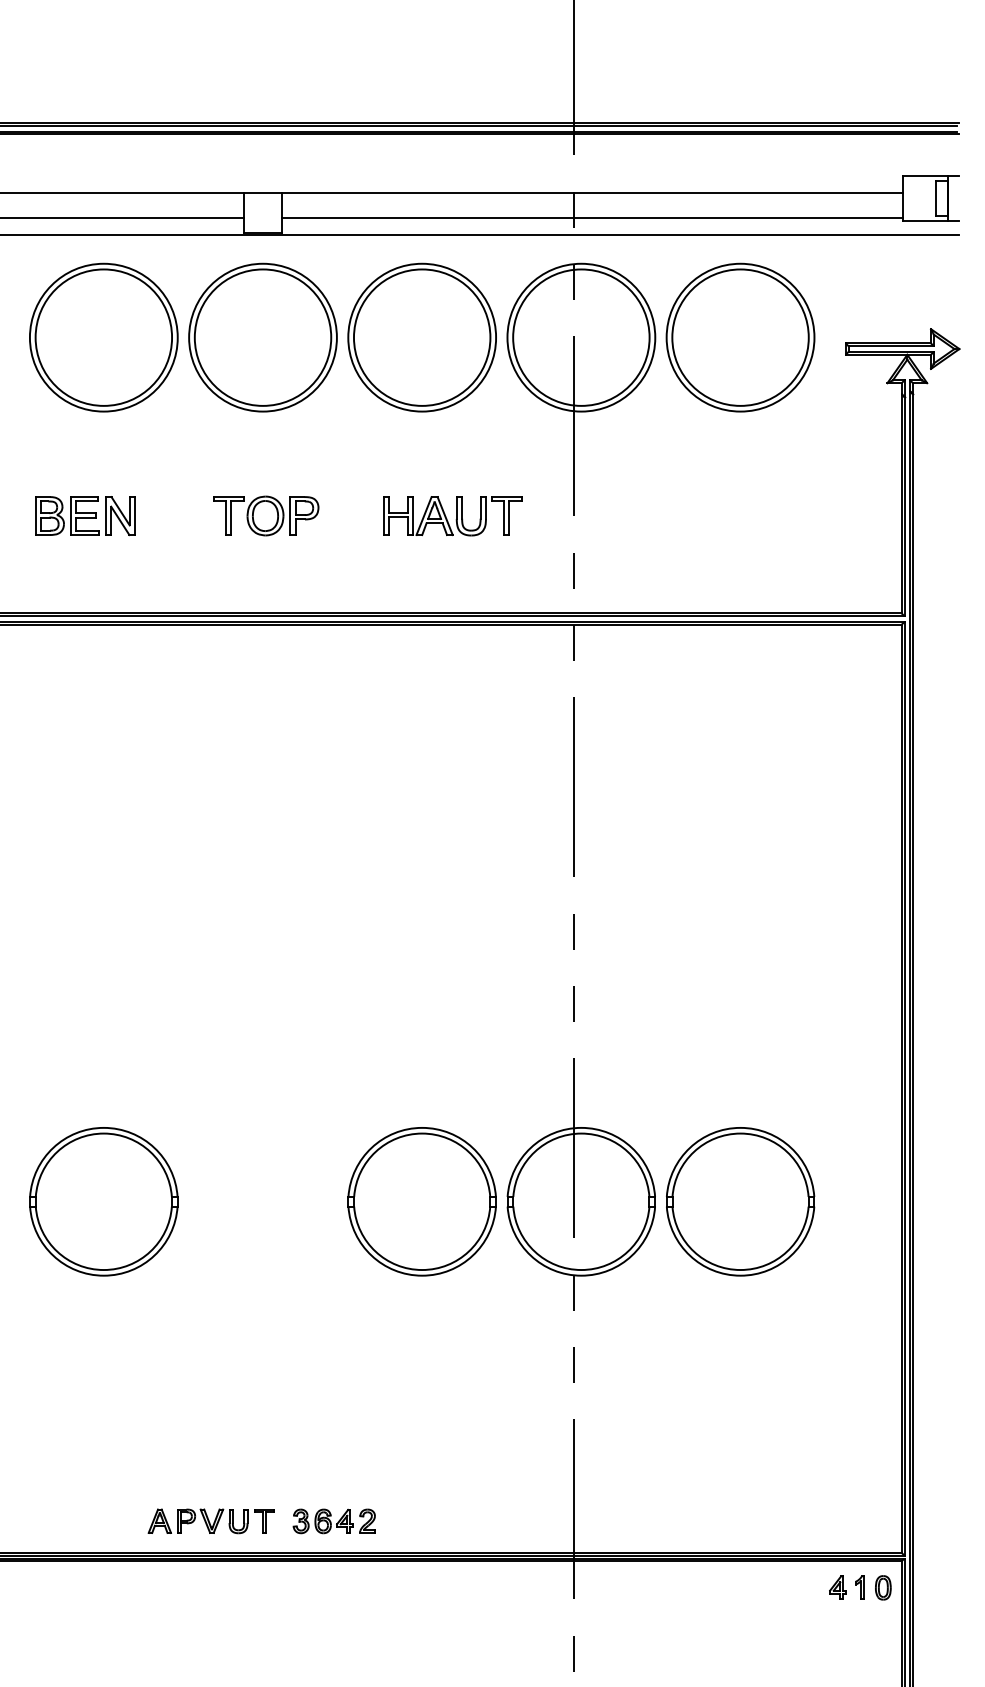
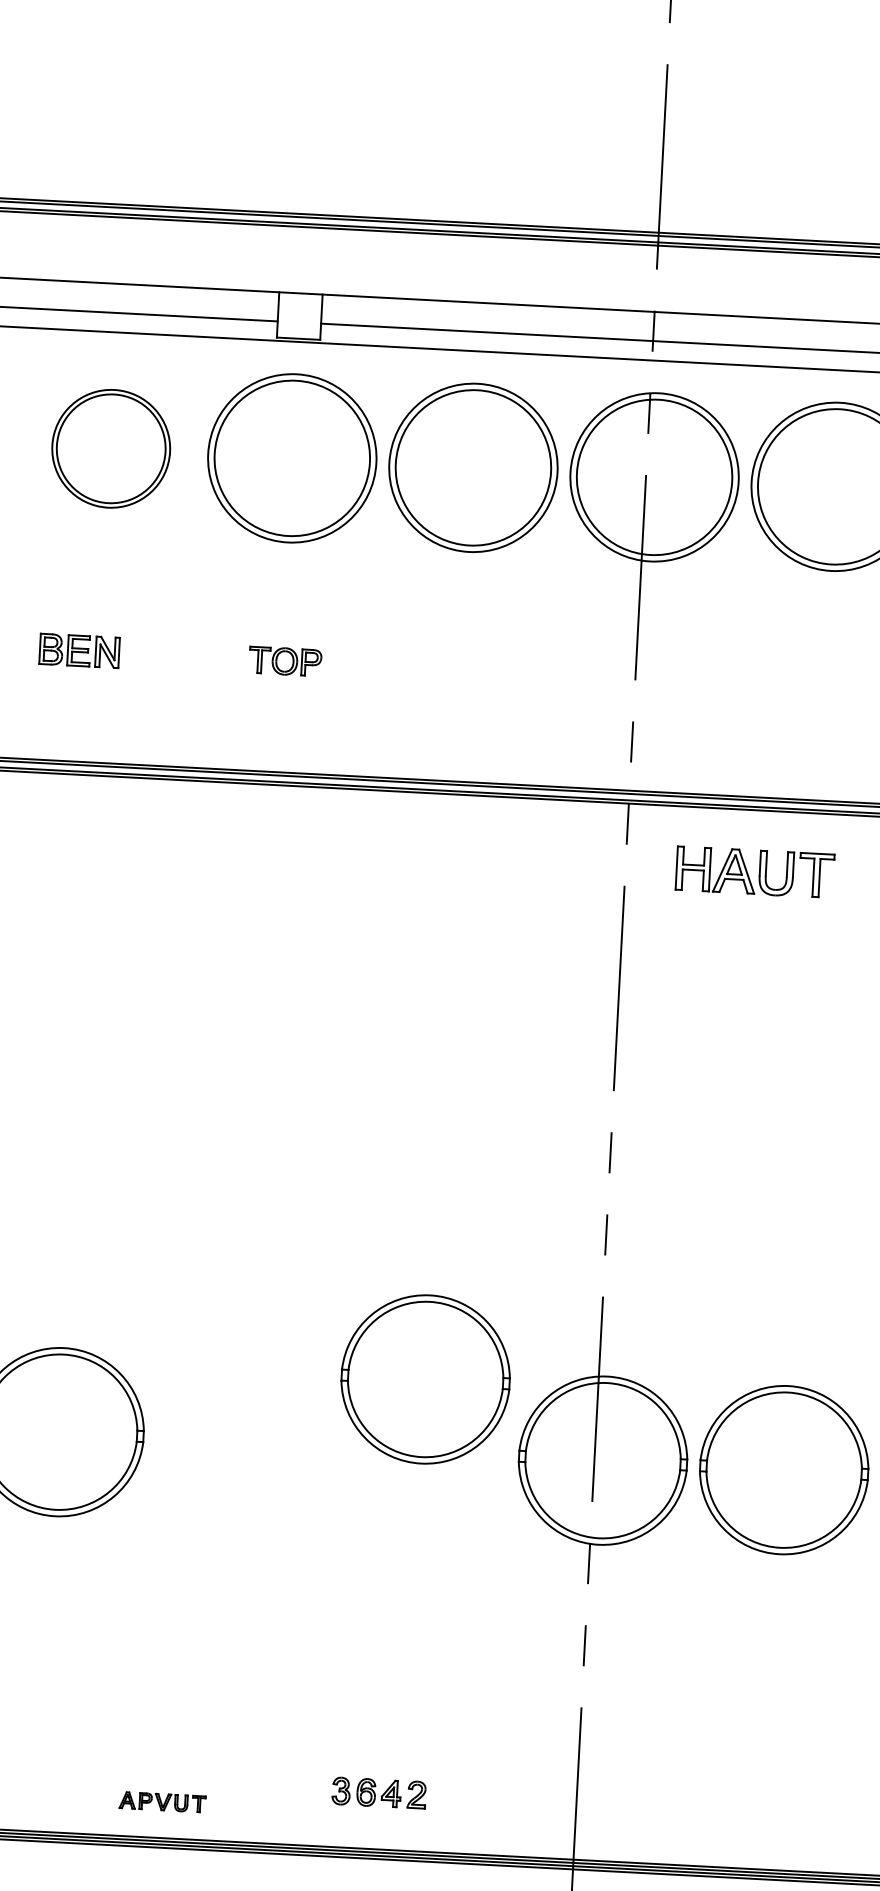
part: (103, 337) -> (110, 448), size x0.7
part: (266, 515) -> (285, 660), size x0.6
part: (85, 516) -> (79, 651), size x0.7
part: (452, 516) -> (754, 872), moved
part: (421, 1201) -> (424, 1379), moved
part: (210, 1521) -> (161, 1802), size x0.6
part: (333, 1521) -> (378, 1793), moved

